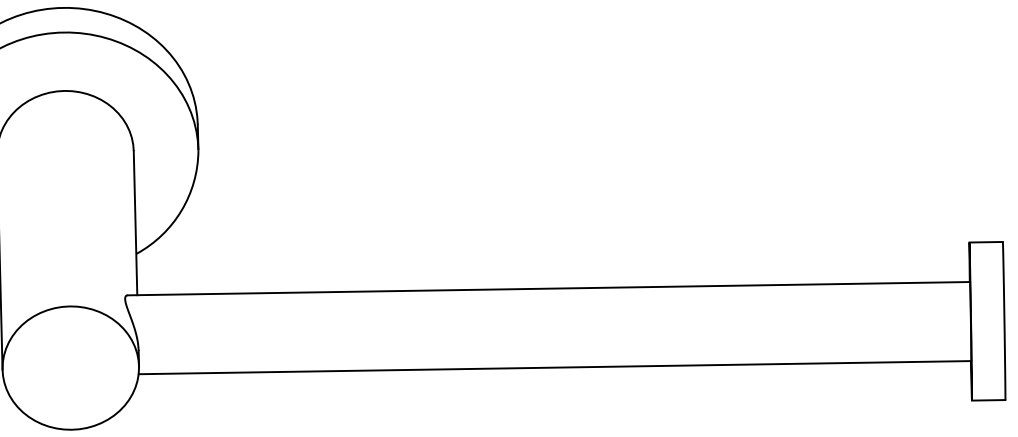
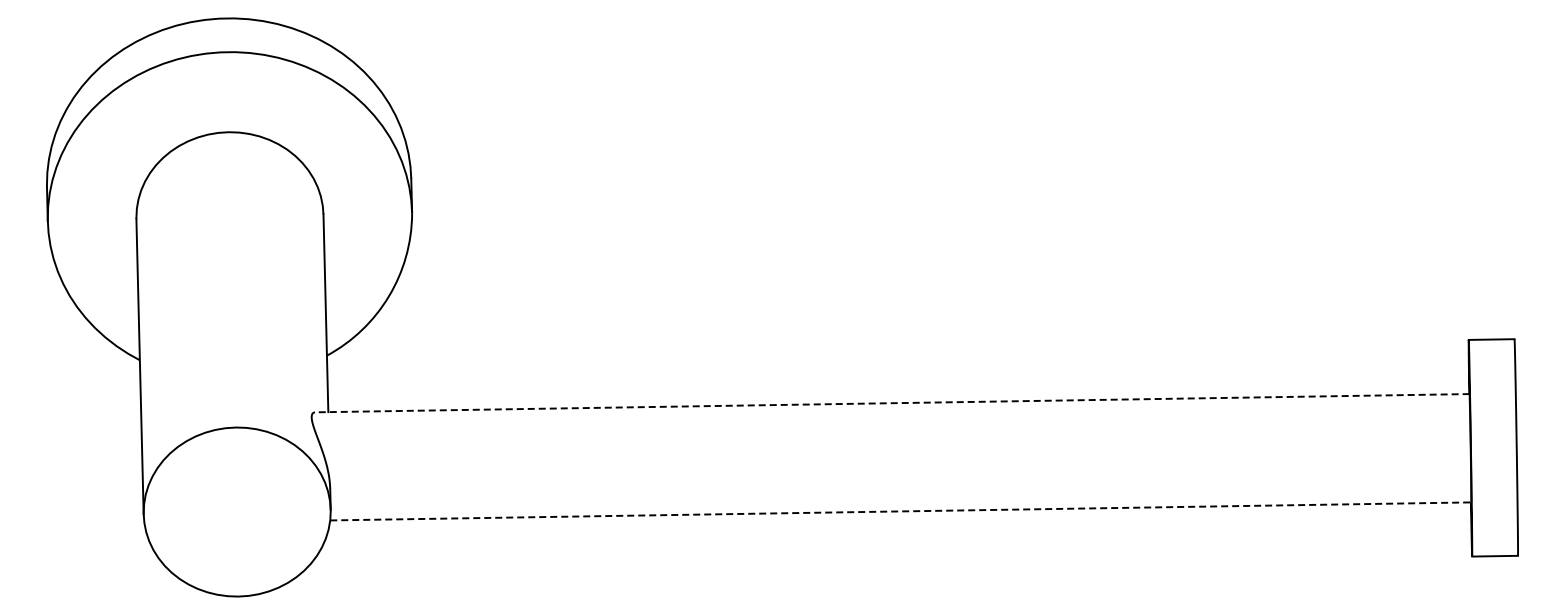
line: (548, 288) -> (891, 403), solid -> dashed
line: (554, 367) -> (900, 511), solid -> dashed

